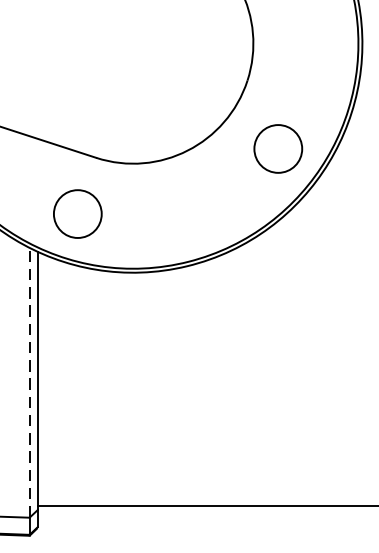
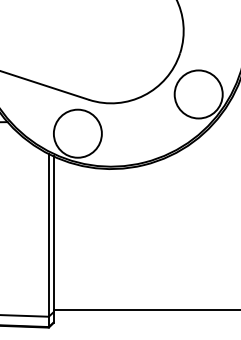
circle: (277, 148) -> (198, 94), size x1.67
circle: (77, 213) -> (77, 133), size x1.67
line: (29, 381) -> (48, 234), dashed -> solid

